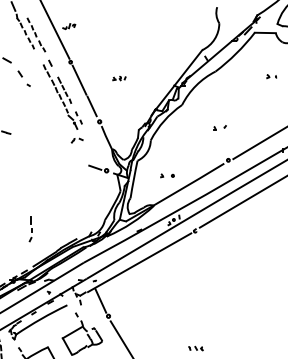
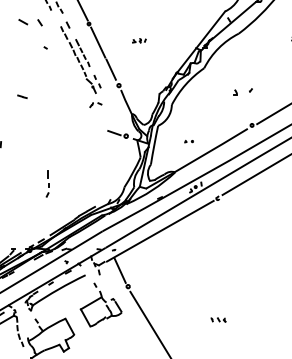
line: (19, 73) -> (39, 22), moved
part: (219, 127) -> (242, 91), size x1.4
part: (167, 175) -> (189, 141), size x0.6
part: (30, 229) -> (47, 184), moved

